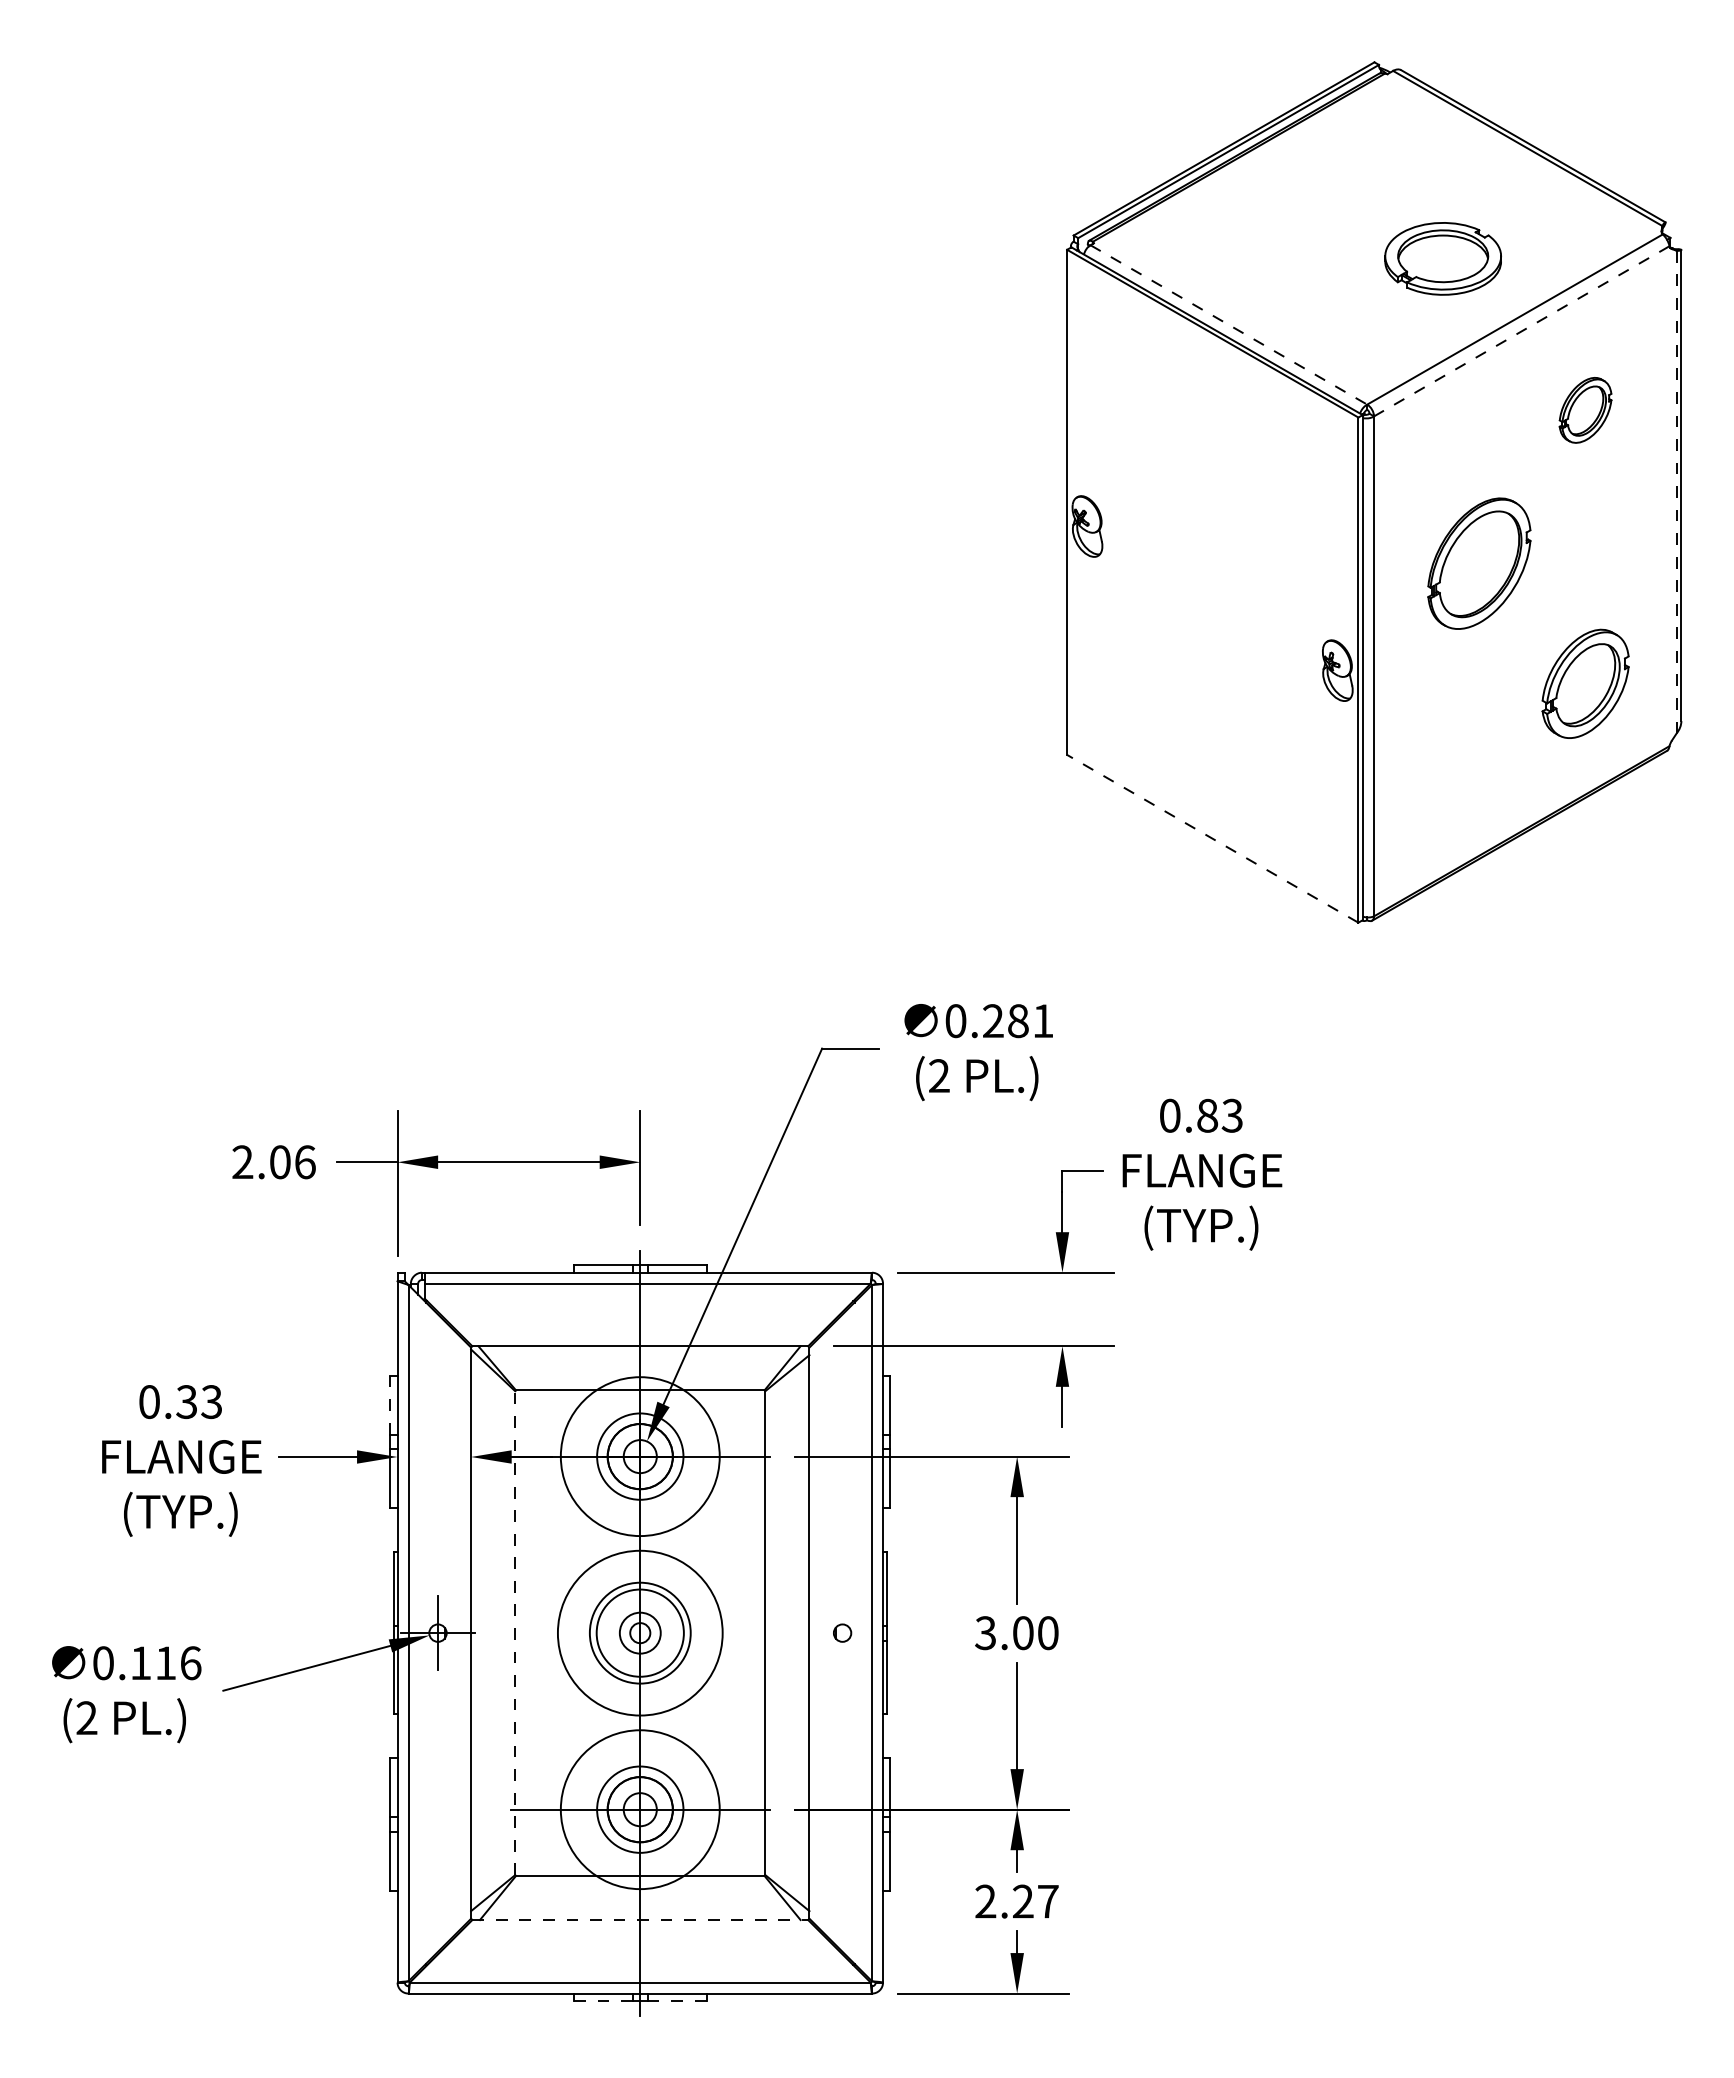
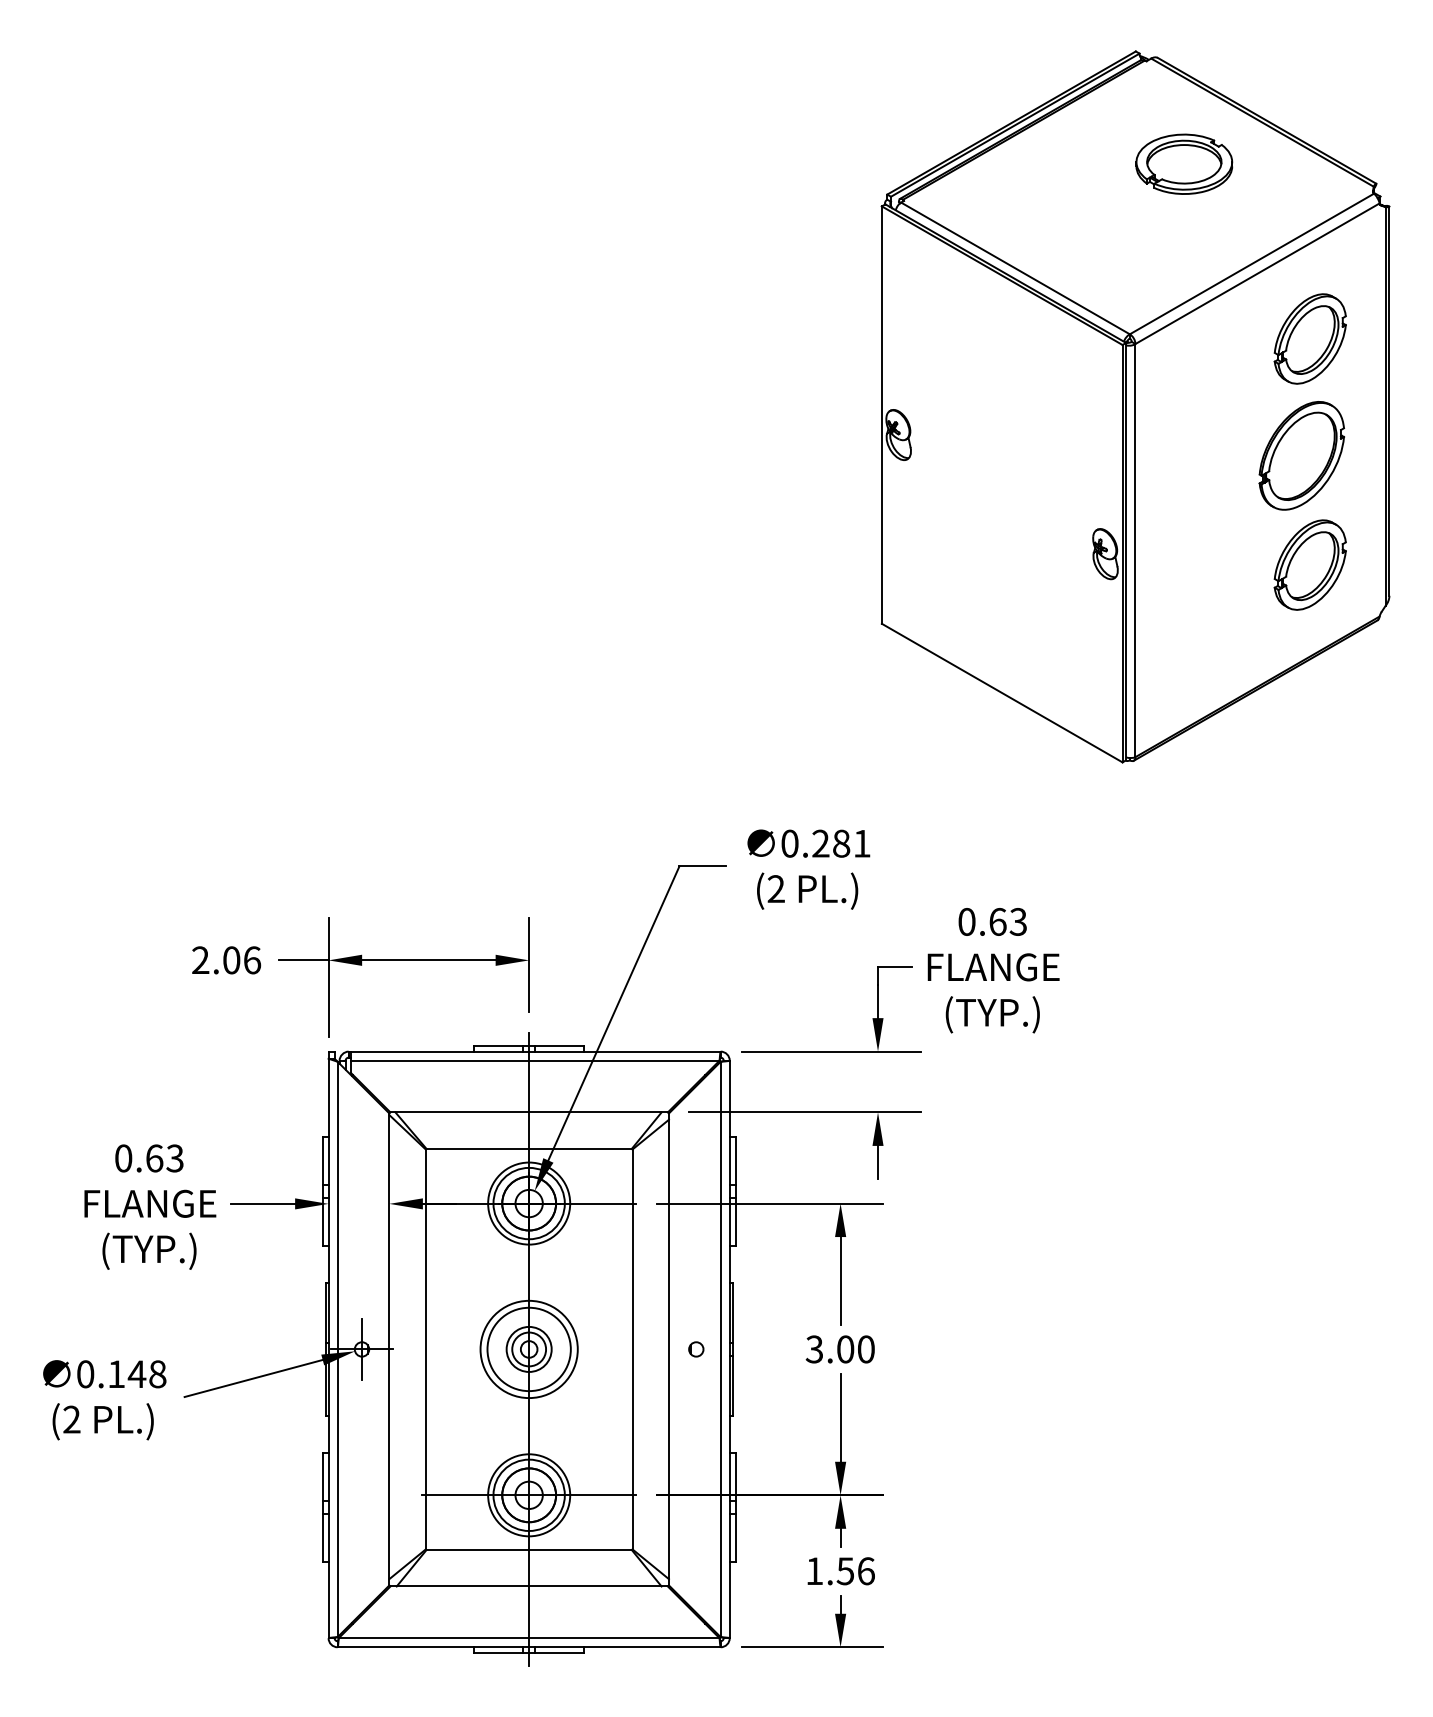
part: (1442, 258) -> (1183, 163), moved
line: (1228, 324) -> (1015, 268), dashed -> solid
line: (1521, 331) -> (1257, 273), dashed -> solid
part: (1585, 410) -> (1310, 339), size x1.67
line: (1676, 492) -> (1385, 406), dashed -> solid
part: (1479, 563) -> (1301, 455), moved
line: (1212, 838) -> (1001, 692), dashed -> solid
text: (1207, 1115) -> (997, 921), 0.83 -> 0.63
text: (186, 1402) -> (154, 1158), 0.33 -> 0.63
line: (390, 1404) -> (322, 1160), dashed -> solid
circle: (639, 1456) -> (528, 1203), size x0.62
circle: (640, 1632) -> (529, 1348), size x0.62
line: (515, 1633) -> (426, 1349), dashed -> solid
circle: (640, 1633) -> (529, 1349), size x0.71
text: (177, 1663) -> (146, 1374), 0.116 -> 0.148
circle: (639, 1809) -> (528, 1495), size x0.62
text: (1016, 1901) -> (840, 1571), 2.27 -> 1.56
line: (640, 1920) -> (529, 1586), dashed -> solid
line: (603, 2000) -> (498, 1652), dashed -> solid
line: (676, 2000) -> (559, 1652), dashed -> solid

